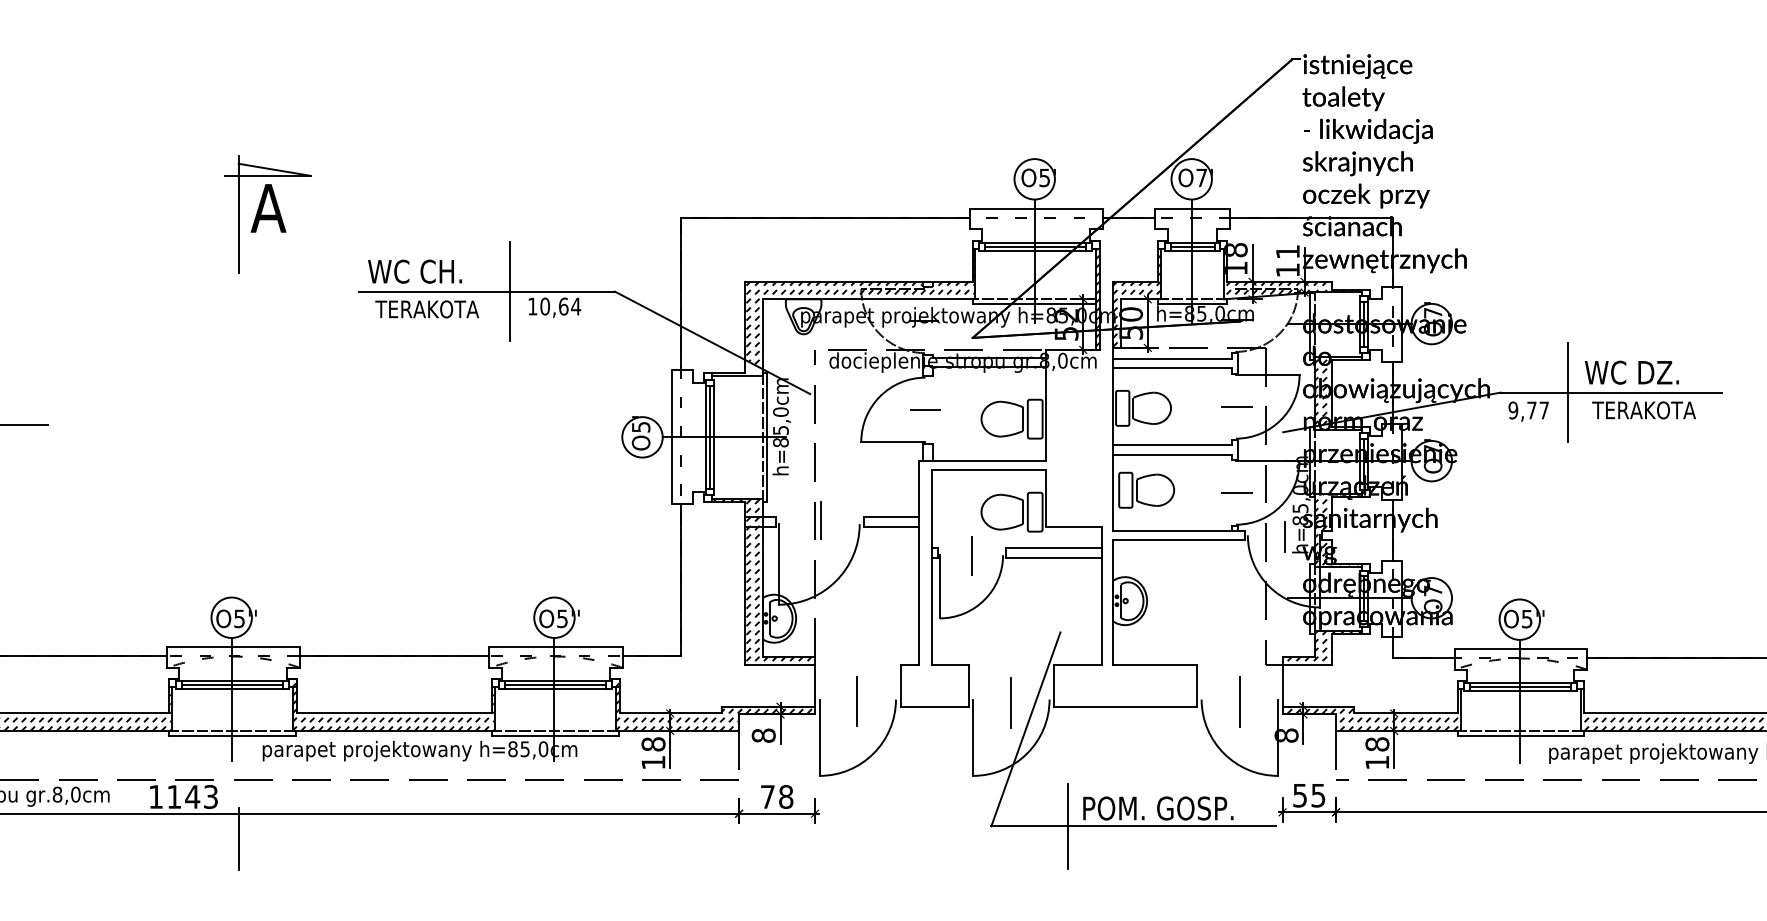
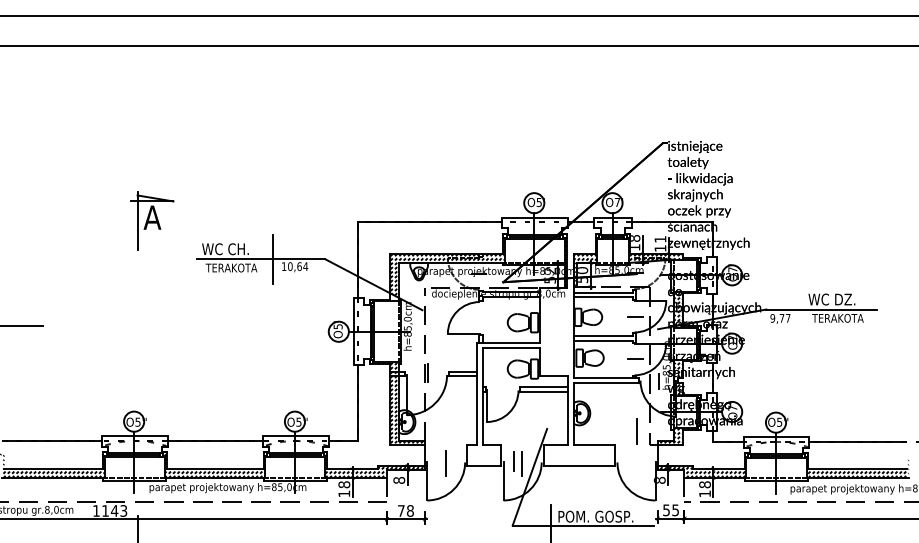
line: (1566, 392) -> (799, 309), removed
line: (924, 408) -> (479, 317), removed
line: (970, 555) -> (513, 461), moved
line: (1239, 701) -> (636, 431), moved

